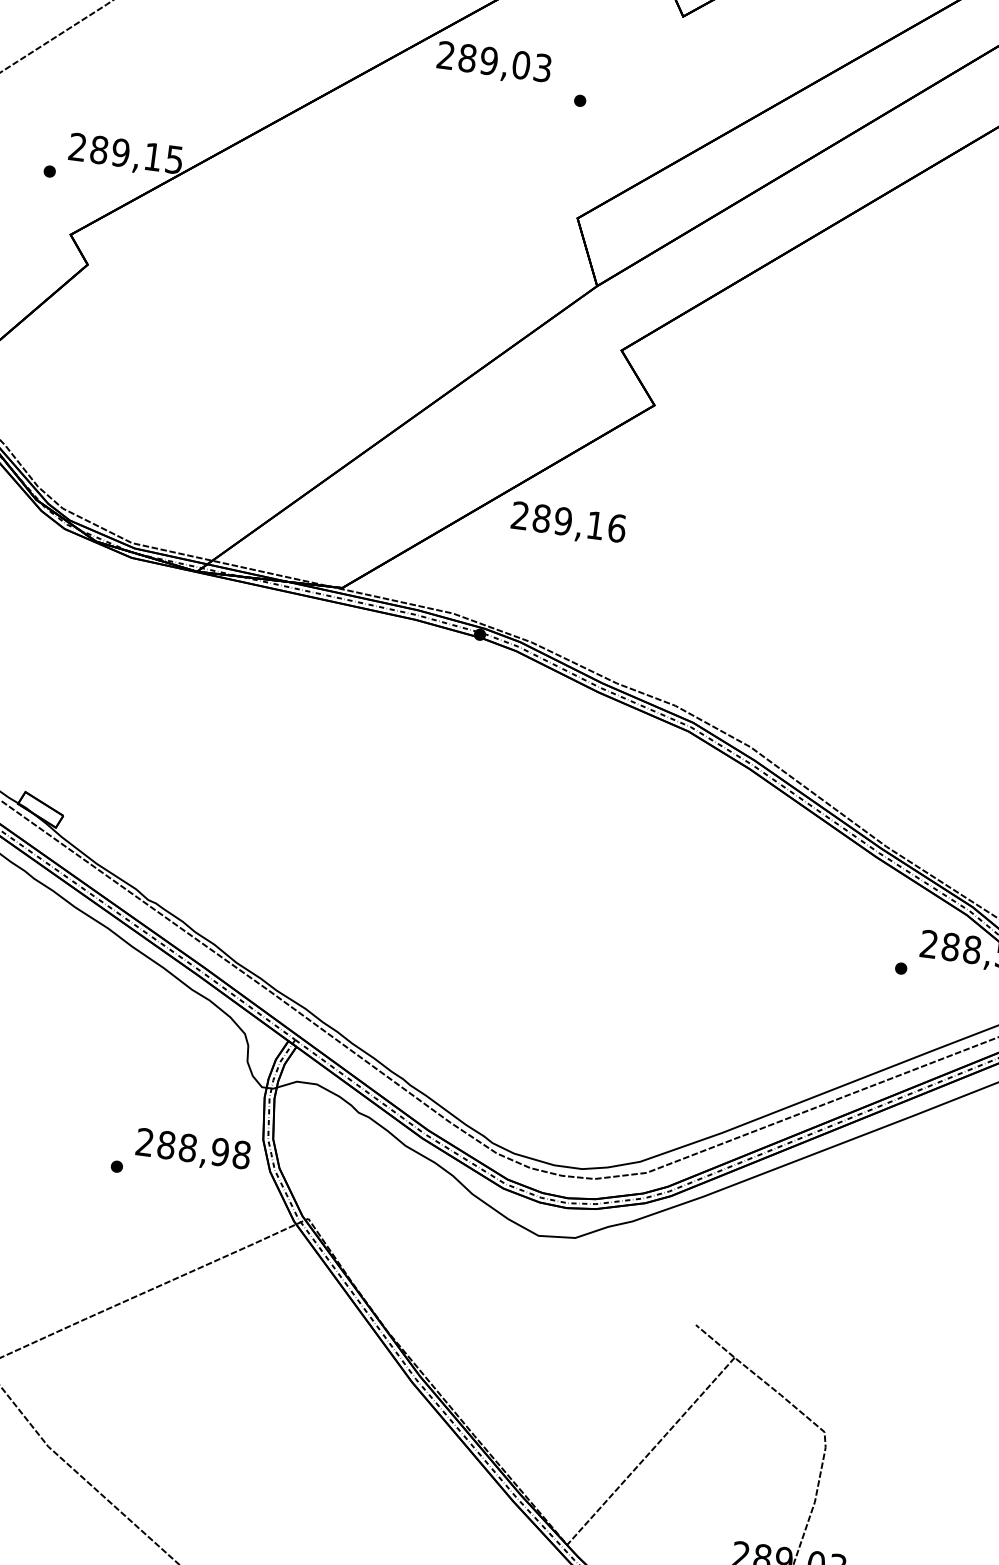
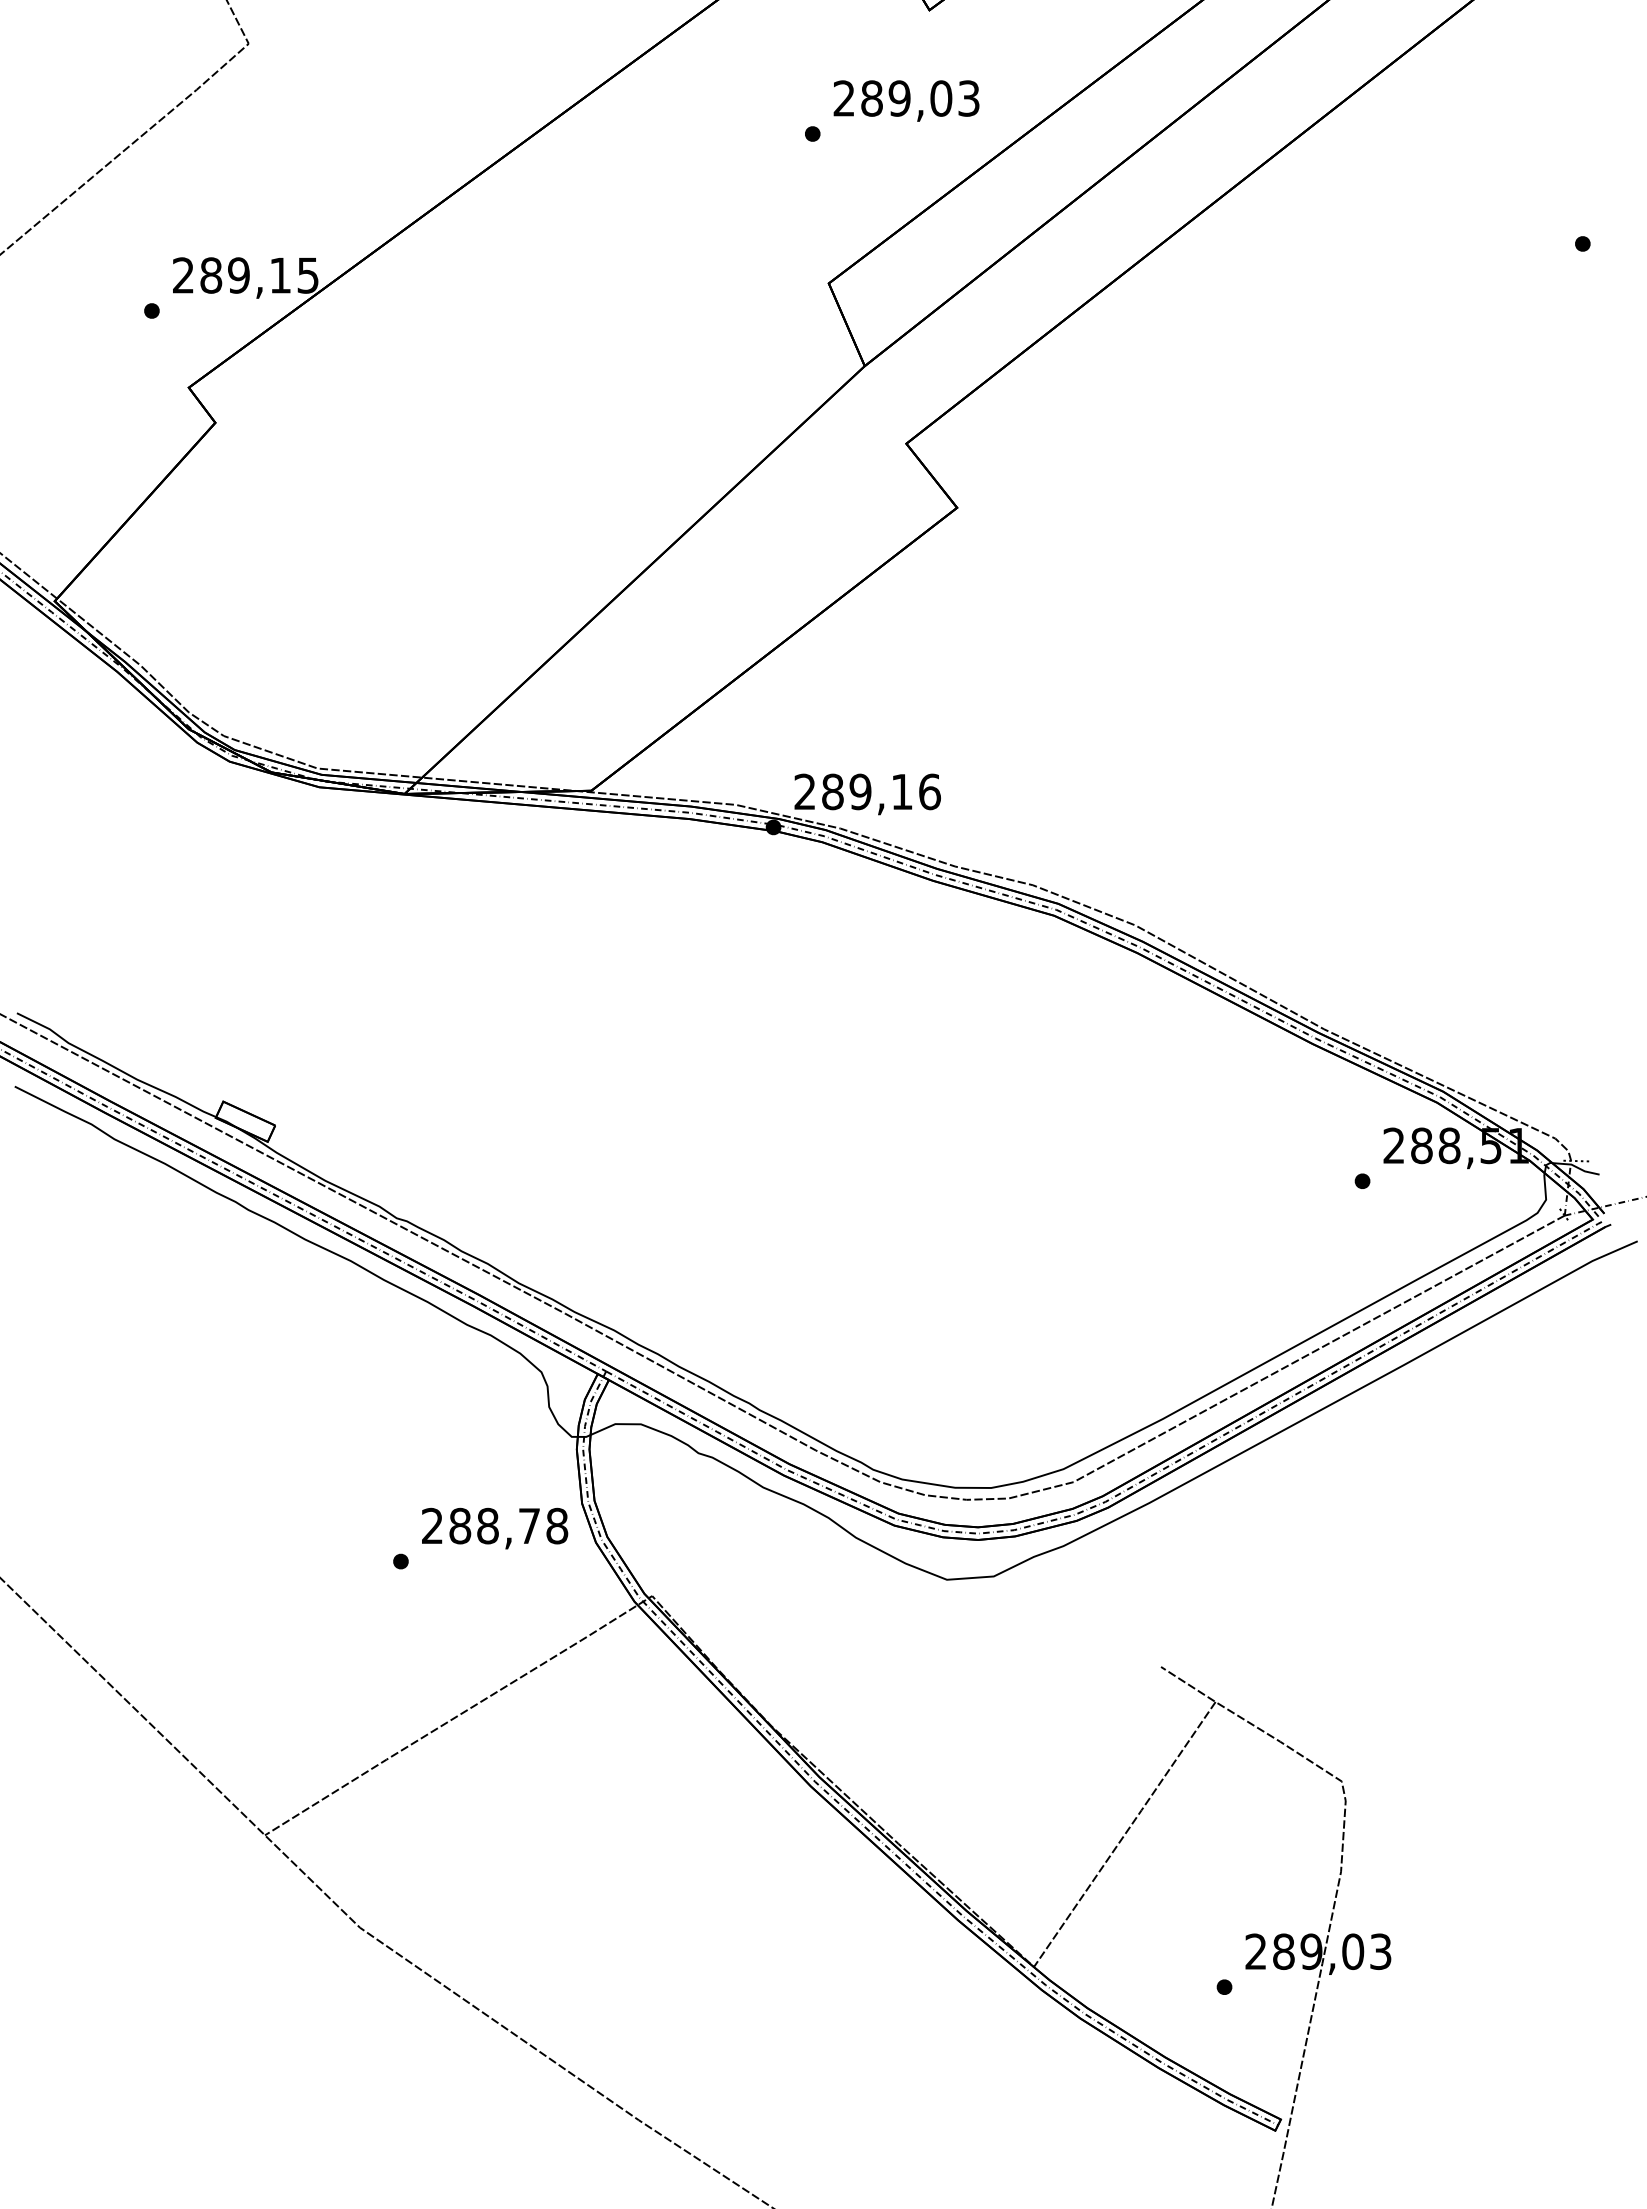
text: (494, 63) -> (906, 100), moved
text: (568, 524) -> (867, 794), moved
text: (220, 1151) -> (529, 1525), 288,98 -> 288,78

